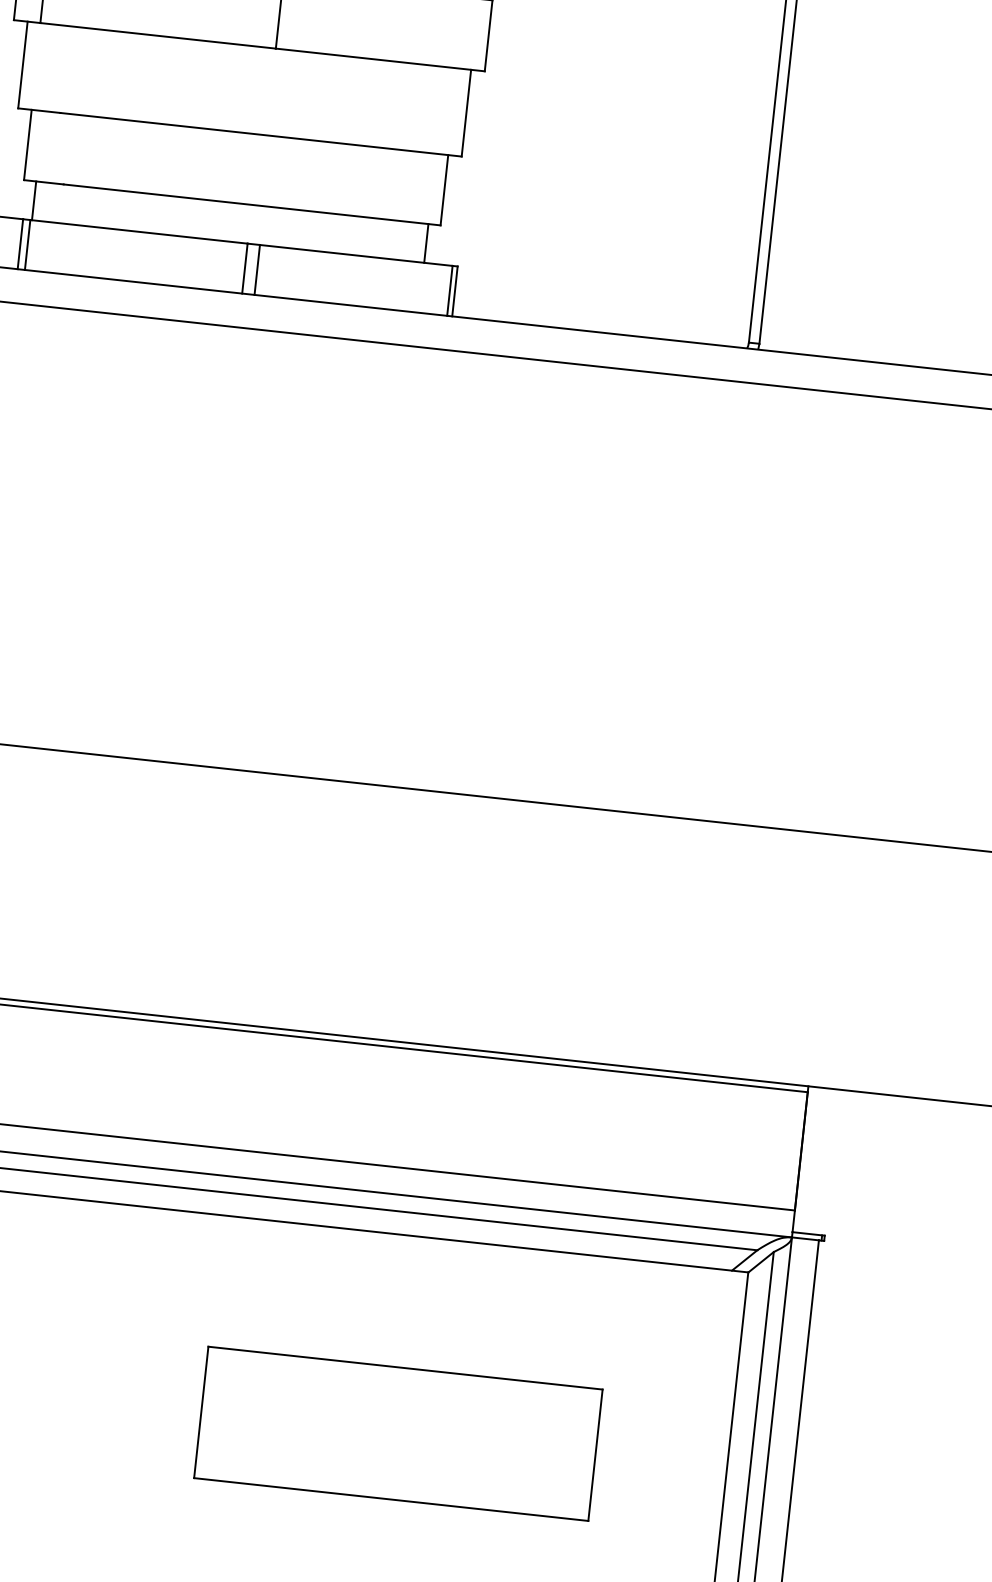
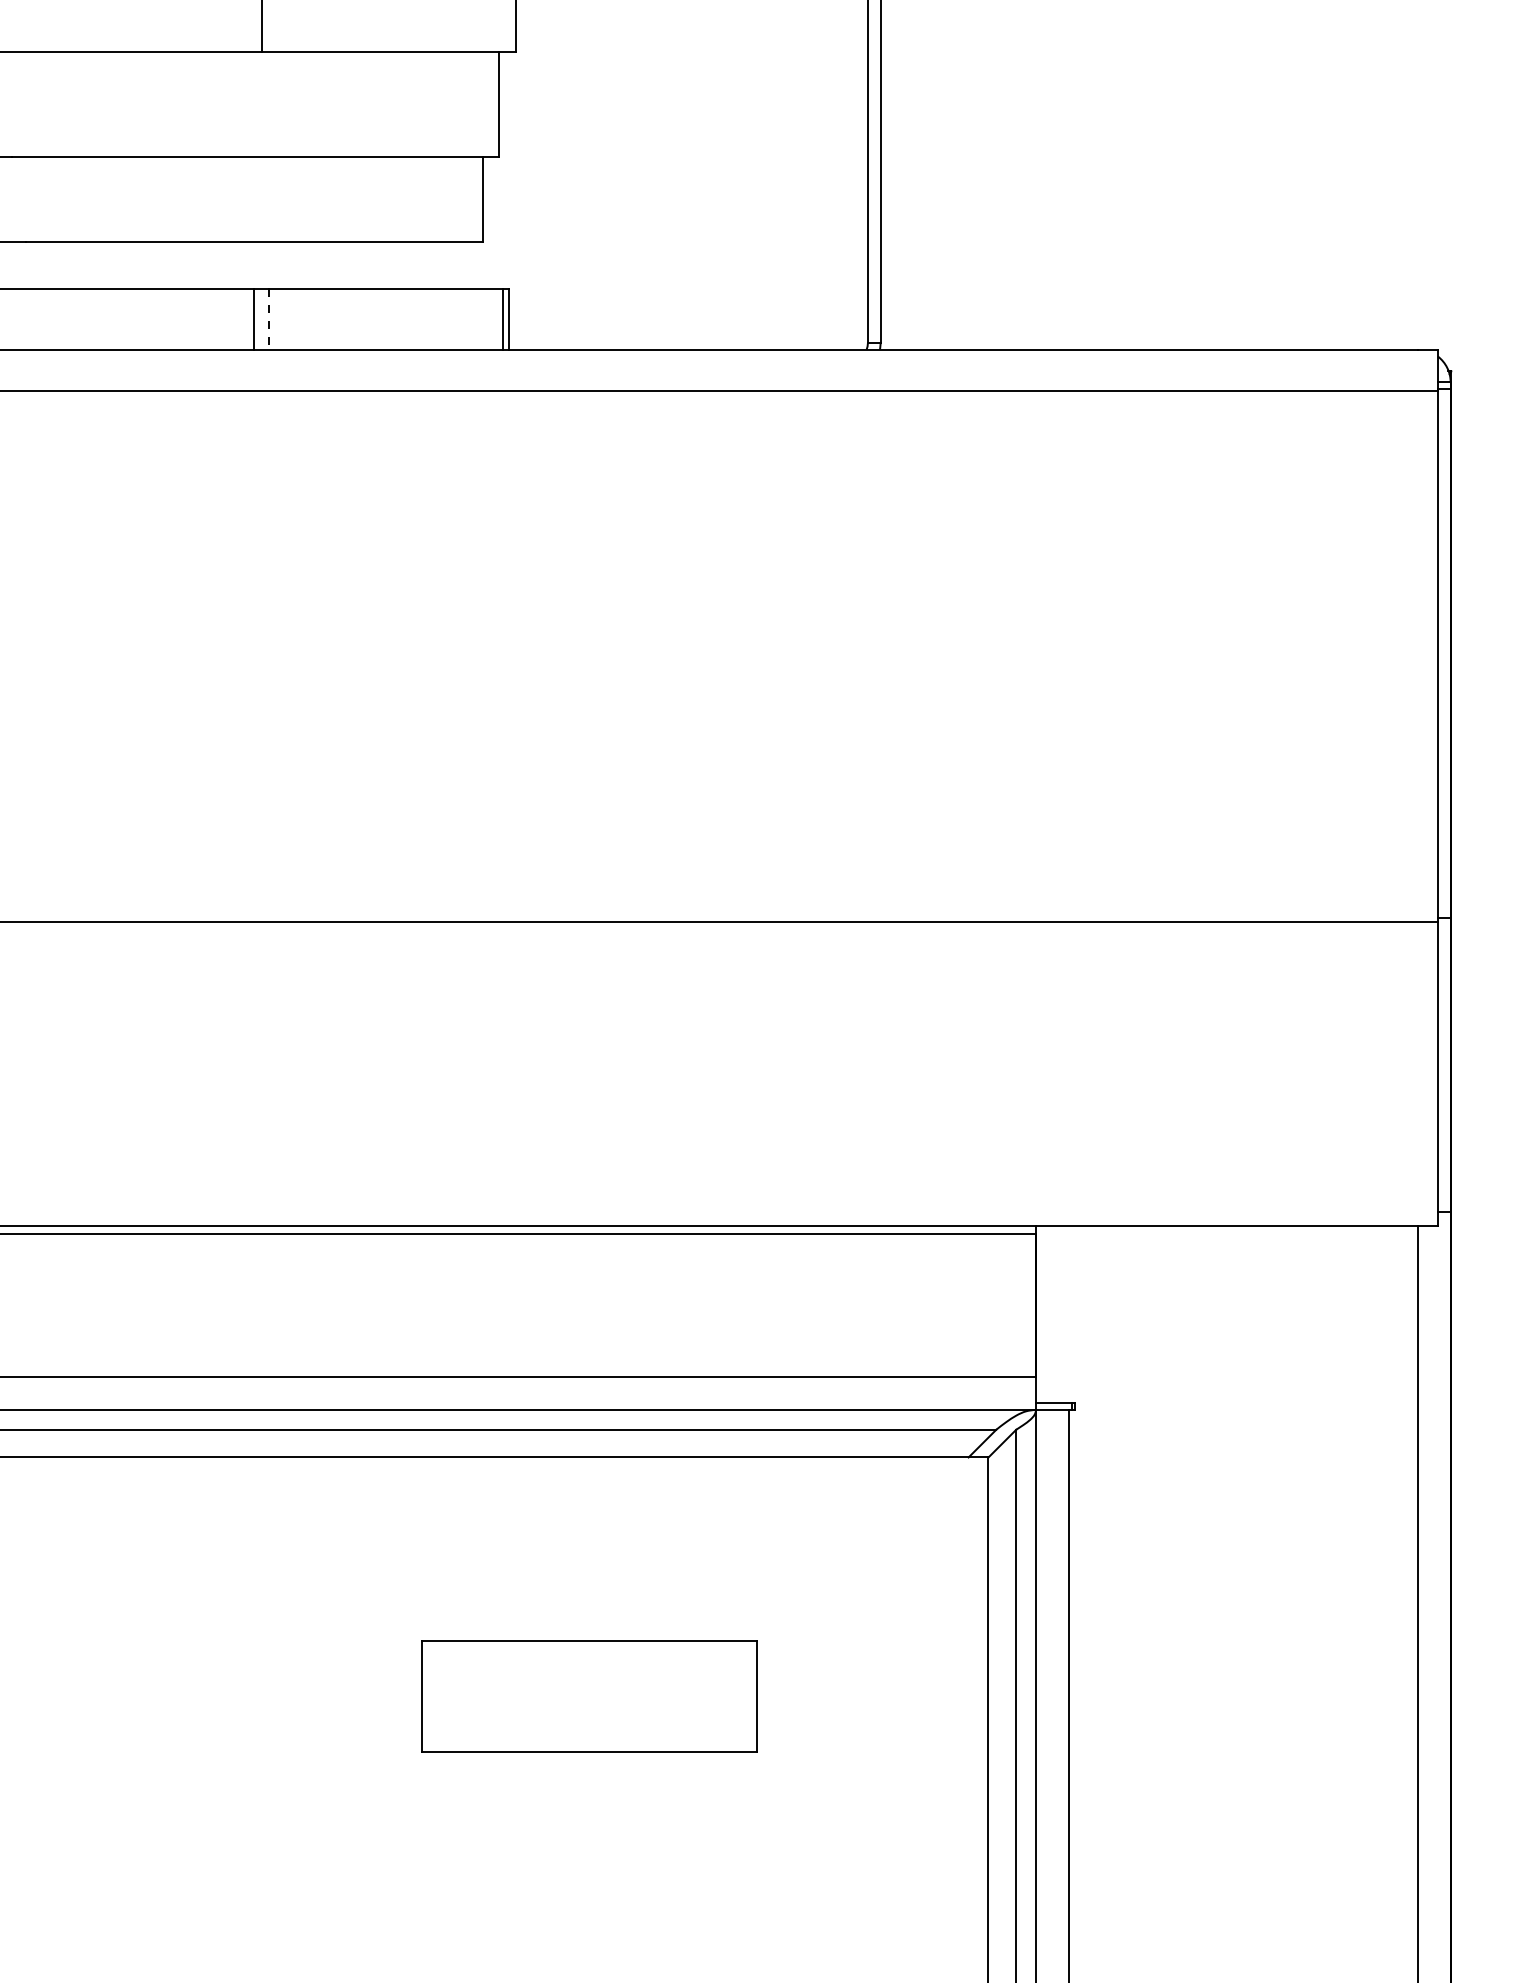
line: (426, 243) -> (468, 265), removed
line: (256, 269) -> (268, 319), solid -> dashed
part: (398, 1433) -> (589, 1696), size x0.7

